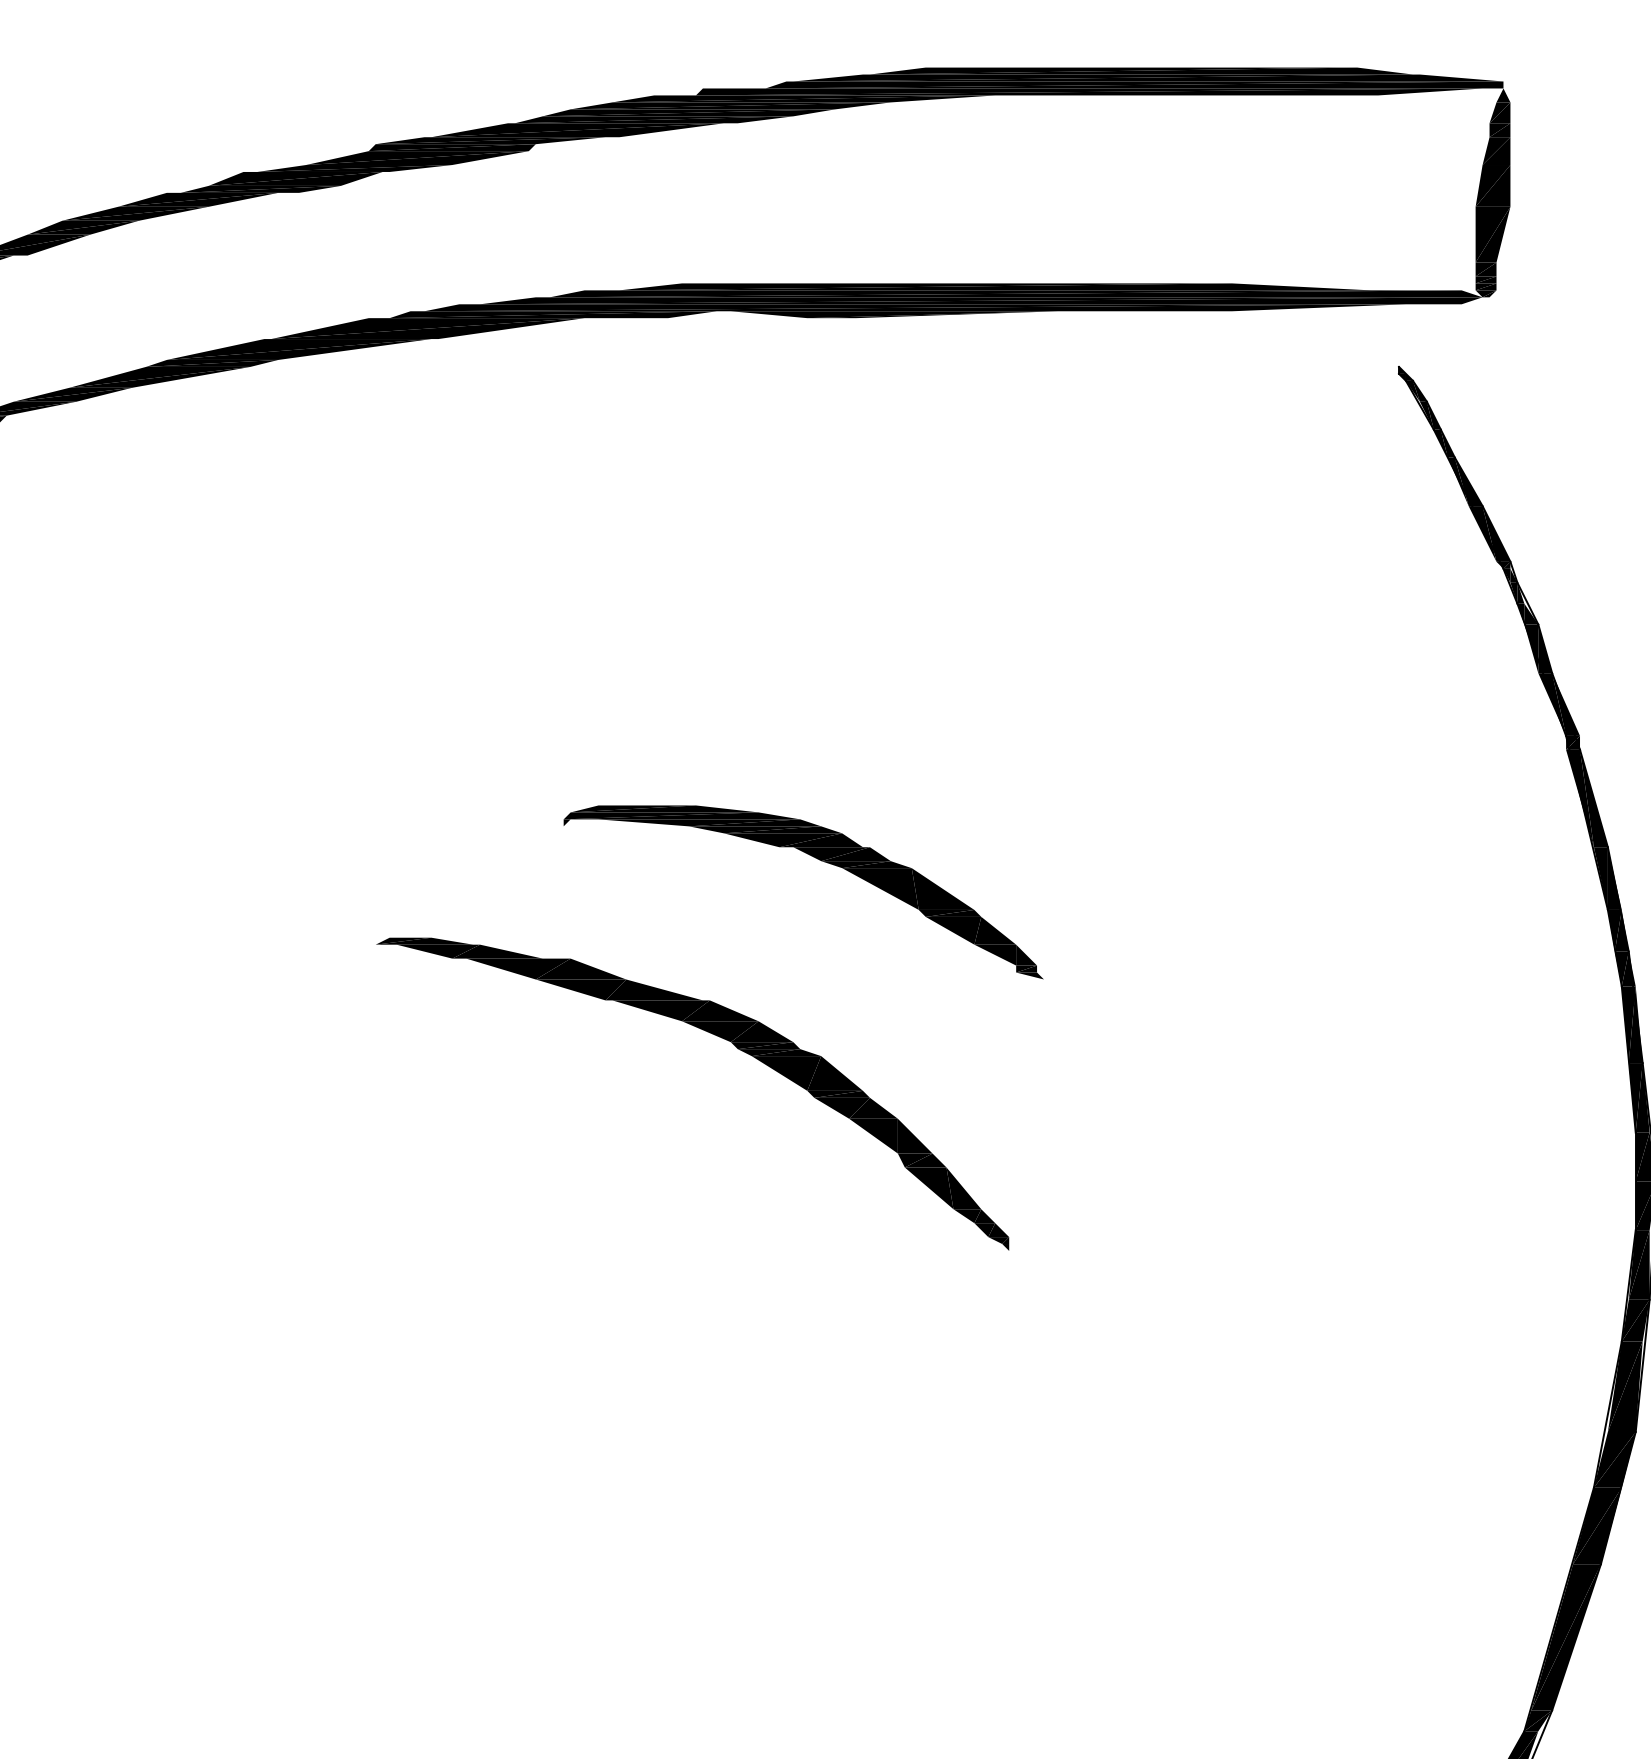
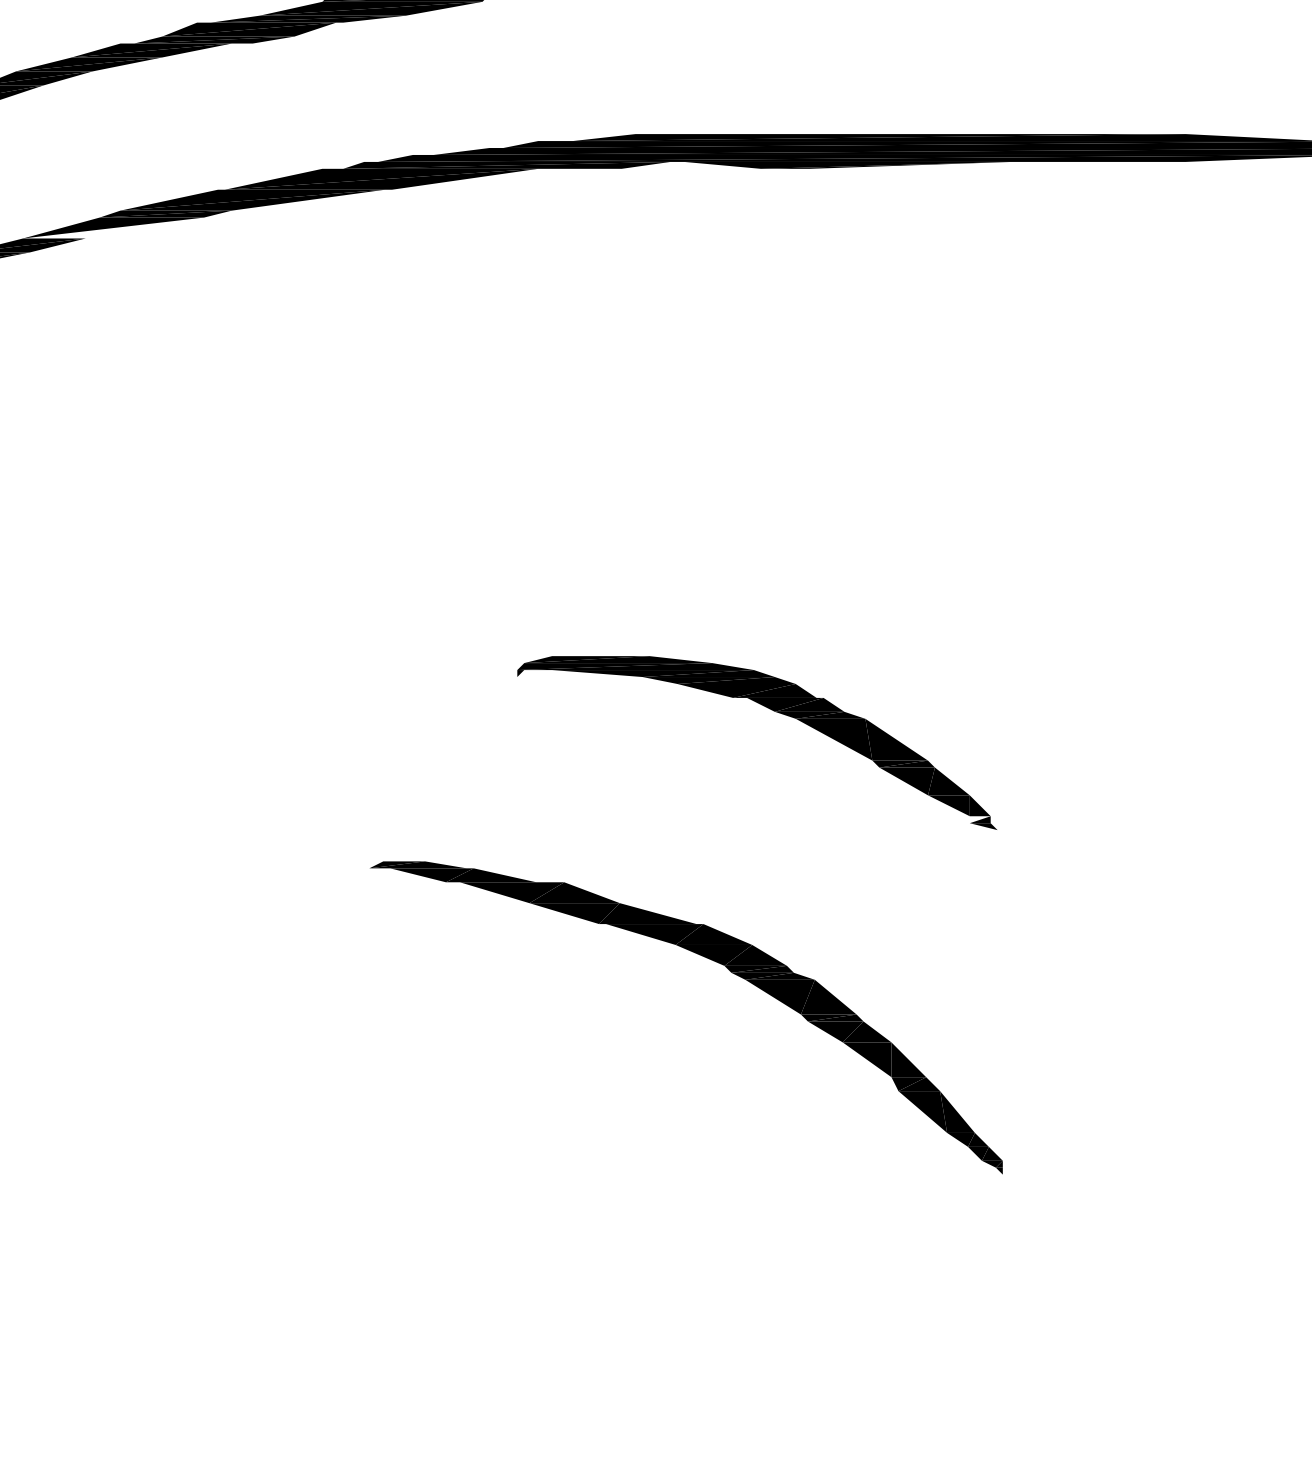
fill: (159, 376) -> (113, 227), removed
fill: (1026, 968) -> (980, 819), removed
part: (714, 1035) -> (708, 959), moved

